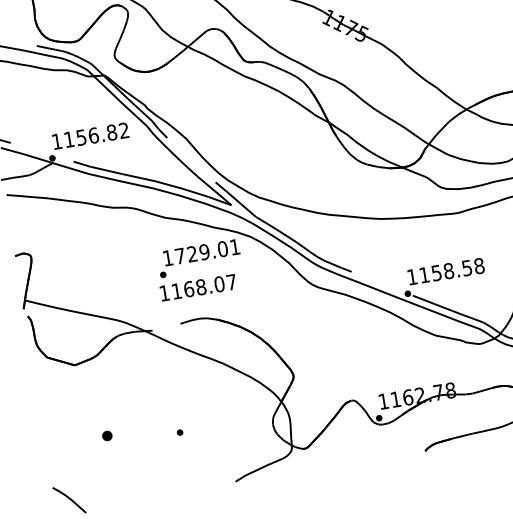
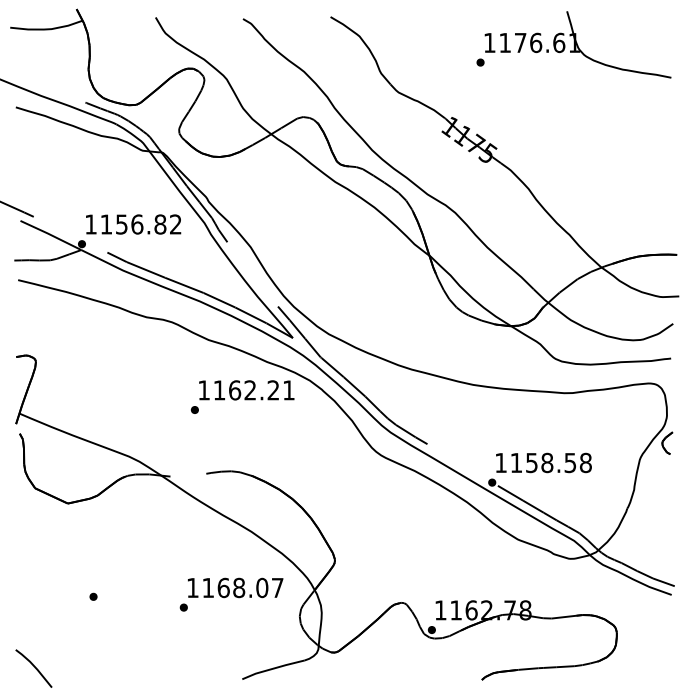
text: (201, 252) -> (246, 390), 1729.01 -> 1162.21
text: (198, 287) -> (235, 587), moved
part: (107, 435) -> (93, 596), size x0.62

